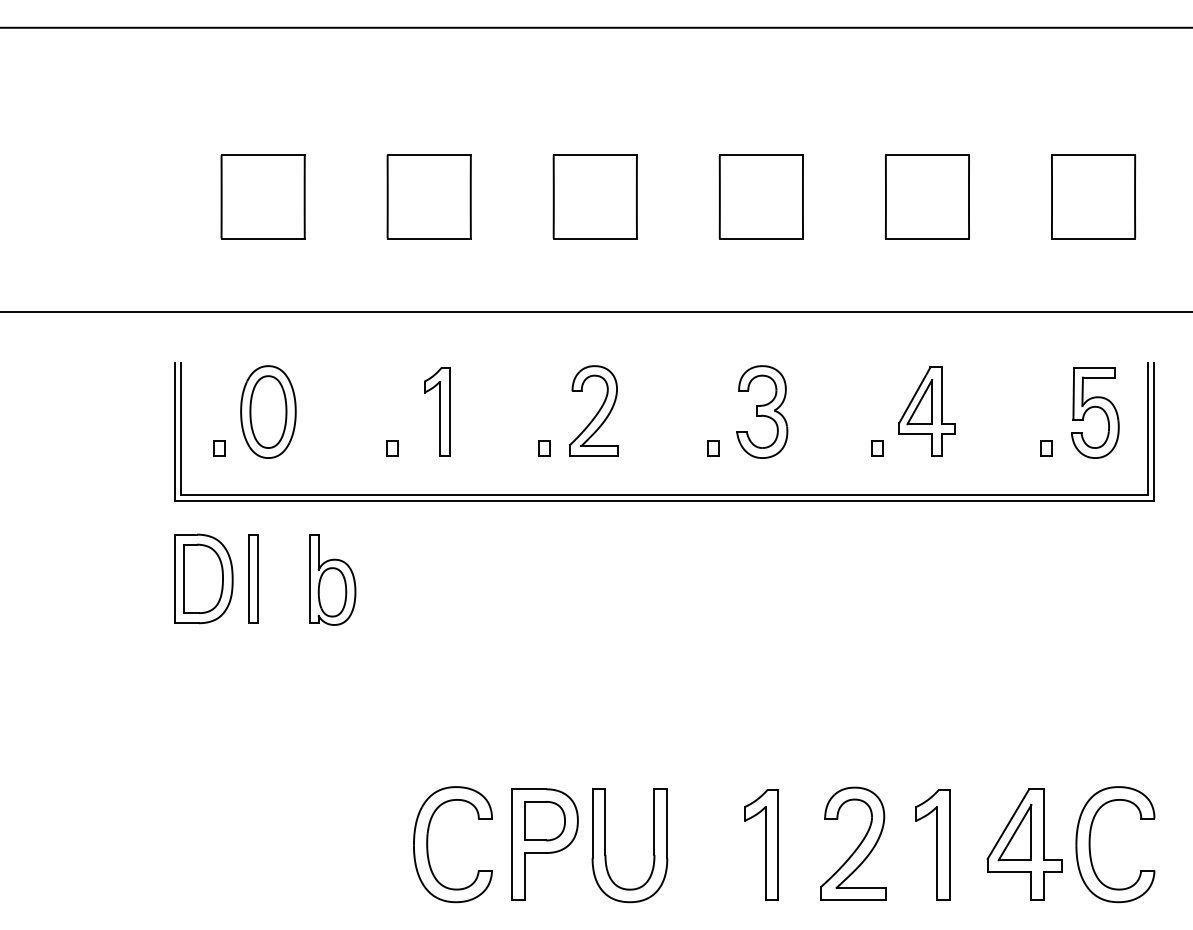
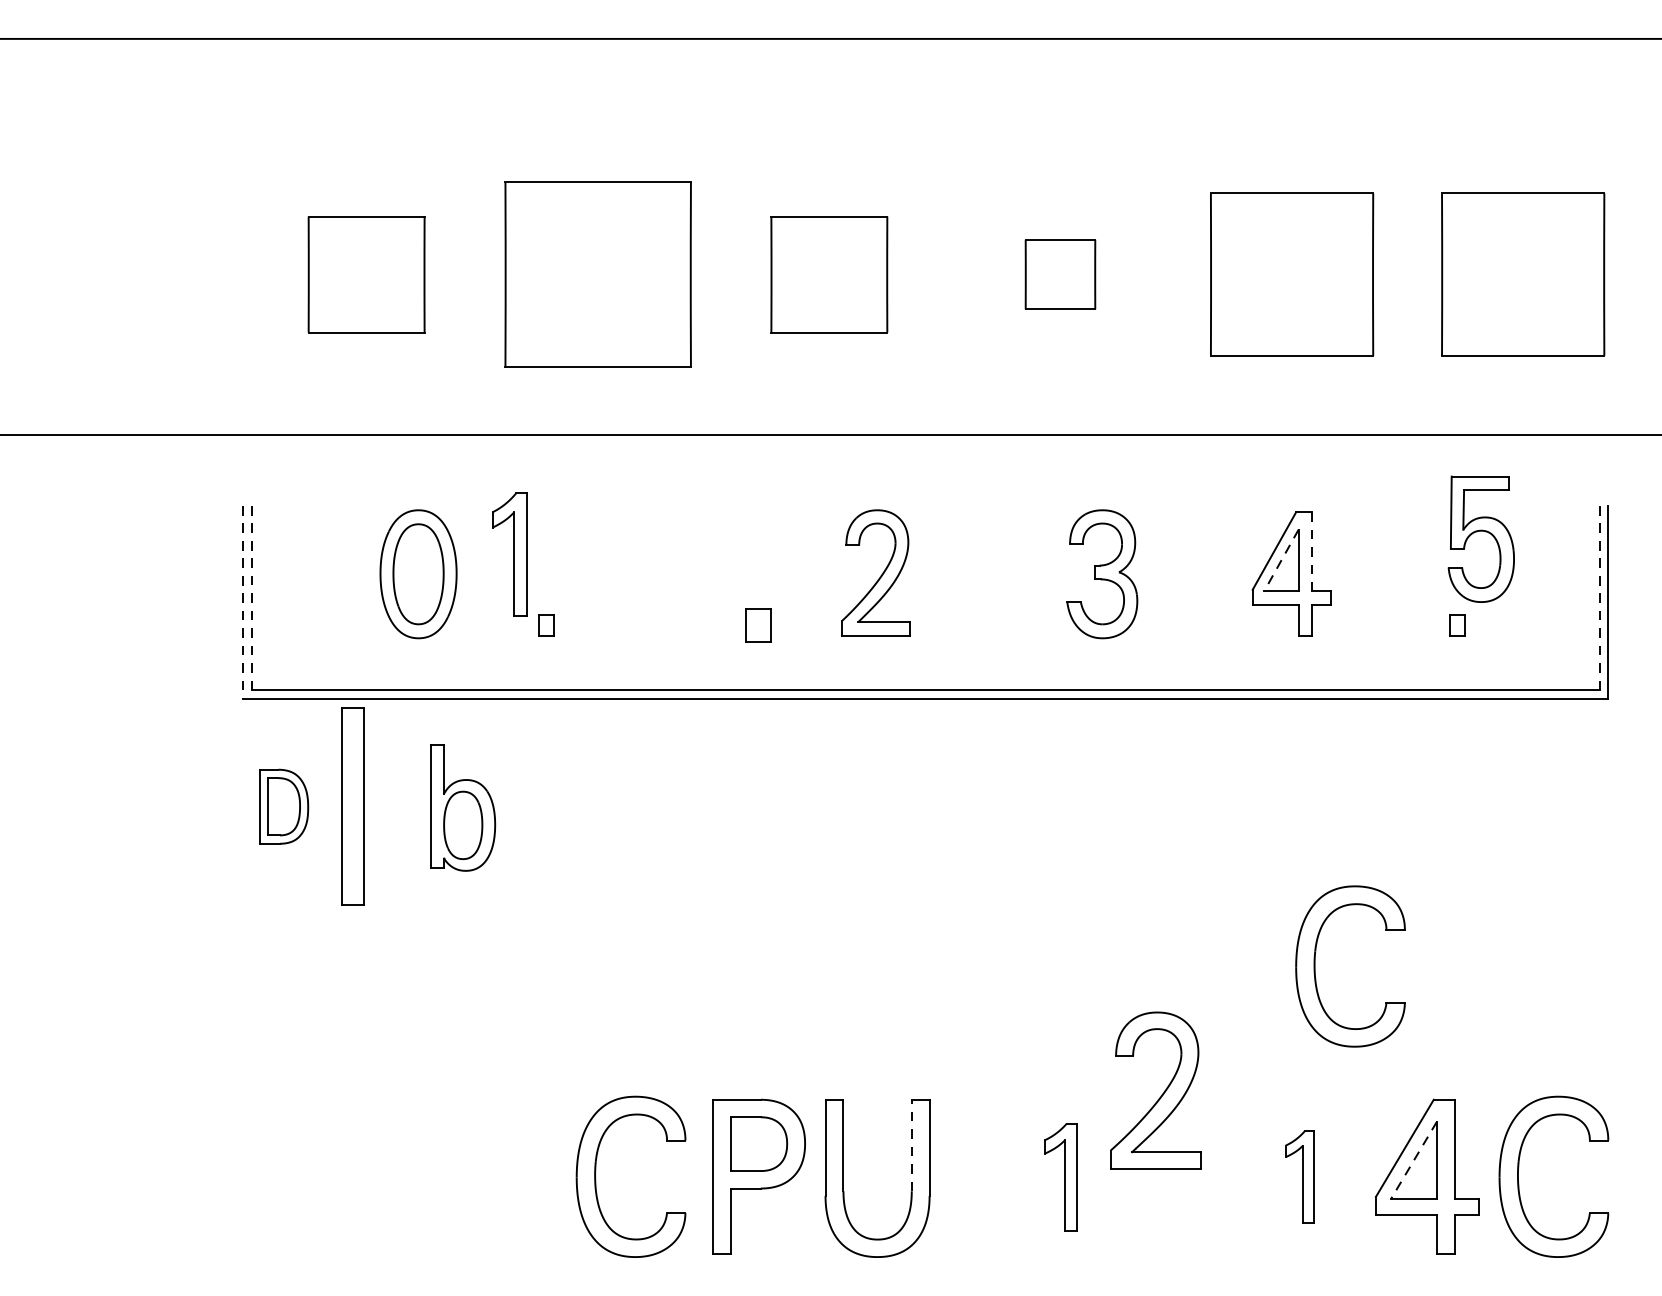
part: (428, 196) -> (596, 273), size x1.6
part: (760, 196) -> (1059, 273), size x0.6
part: (927, 196) -> (1292, 273), size x1.4
part: (1093, 196) -> (1523, 273), size x1.4
line: (941, 396) -> (1311, 552), solid -> dashed
line: (919, 402) -> (1280, 560), solid -> dashed
part: (593, 410) -> (875, 572), moved
part: (268, 411) -> (418, 573), moved
part: (437, 411) -> (510, 553), moved
part: (762, 411) -> (1102, 573), moved
part: (1095, 412) -> (1481, 538), moved
line: (180, 428) -> (251, 597), solid -> dashed
line: (1148, 429) -> (1599, 598), solid -> dashed
line: (174, 432) -> (243, 602), solid -> dashed
part: (219, 448) -> (305, 625), removed
part: (544, 448) -> (758, 625), size x1.6
part: (713, 448) -> (993, 625), removed
part: (877, 448) -> (1222, 625), removed
part: (203, 578) -> (283, 806), size x0.6
part: (253, 578) -> (353, 806), size x1.6
part: (944, 693) -> (1315, 966), added
line: (654, 822) -> (911, 1146), solid -> dashed
line: (1014, 833) -> (1413, 1161), solid -> dashed
part: (853, 843) -> (1155, 1090), moved
part: (761, 844) -> (1060, 1176), size x0.7
part: (932, 844) -> (1299, 1176), size x0.6

